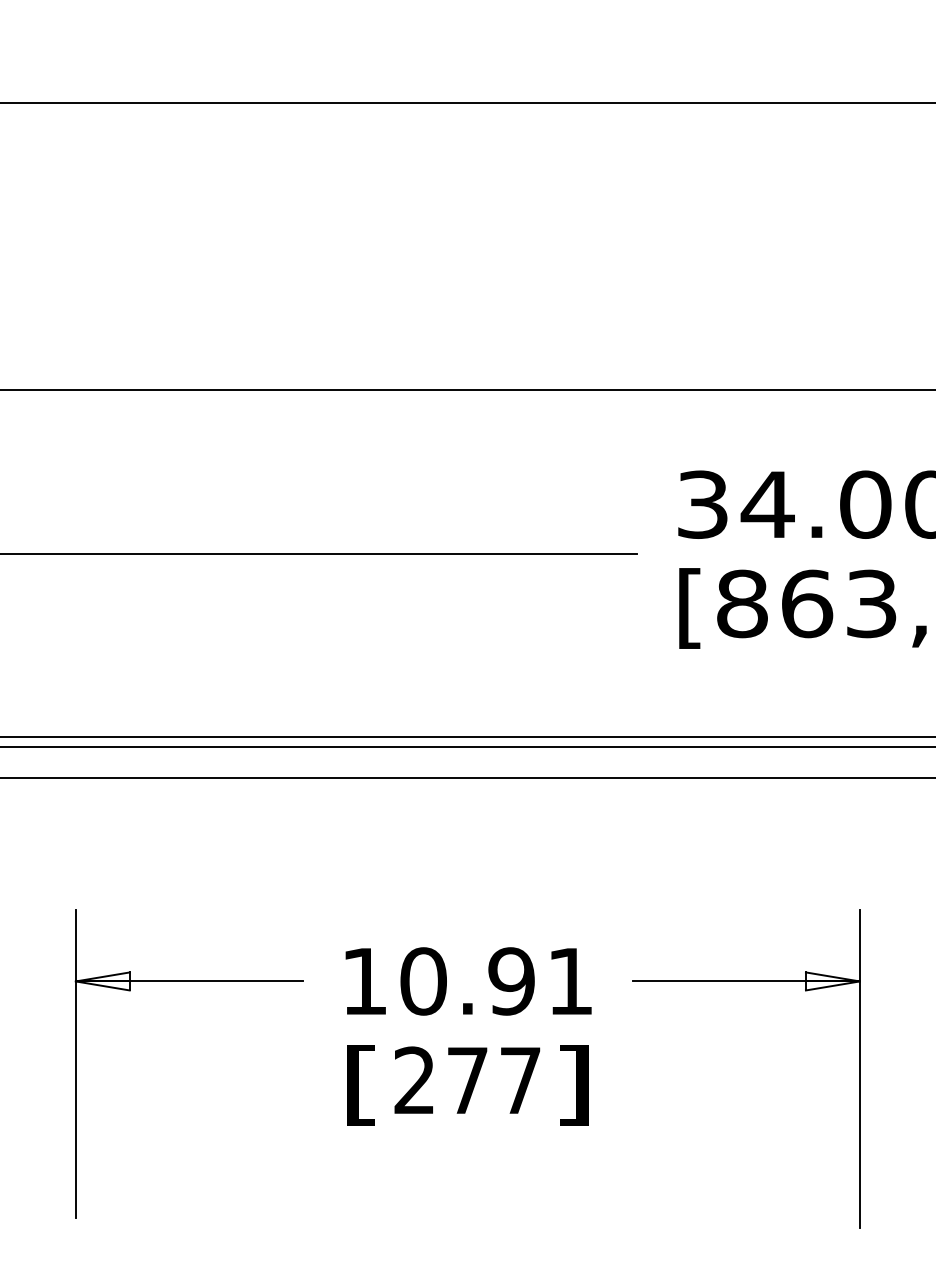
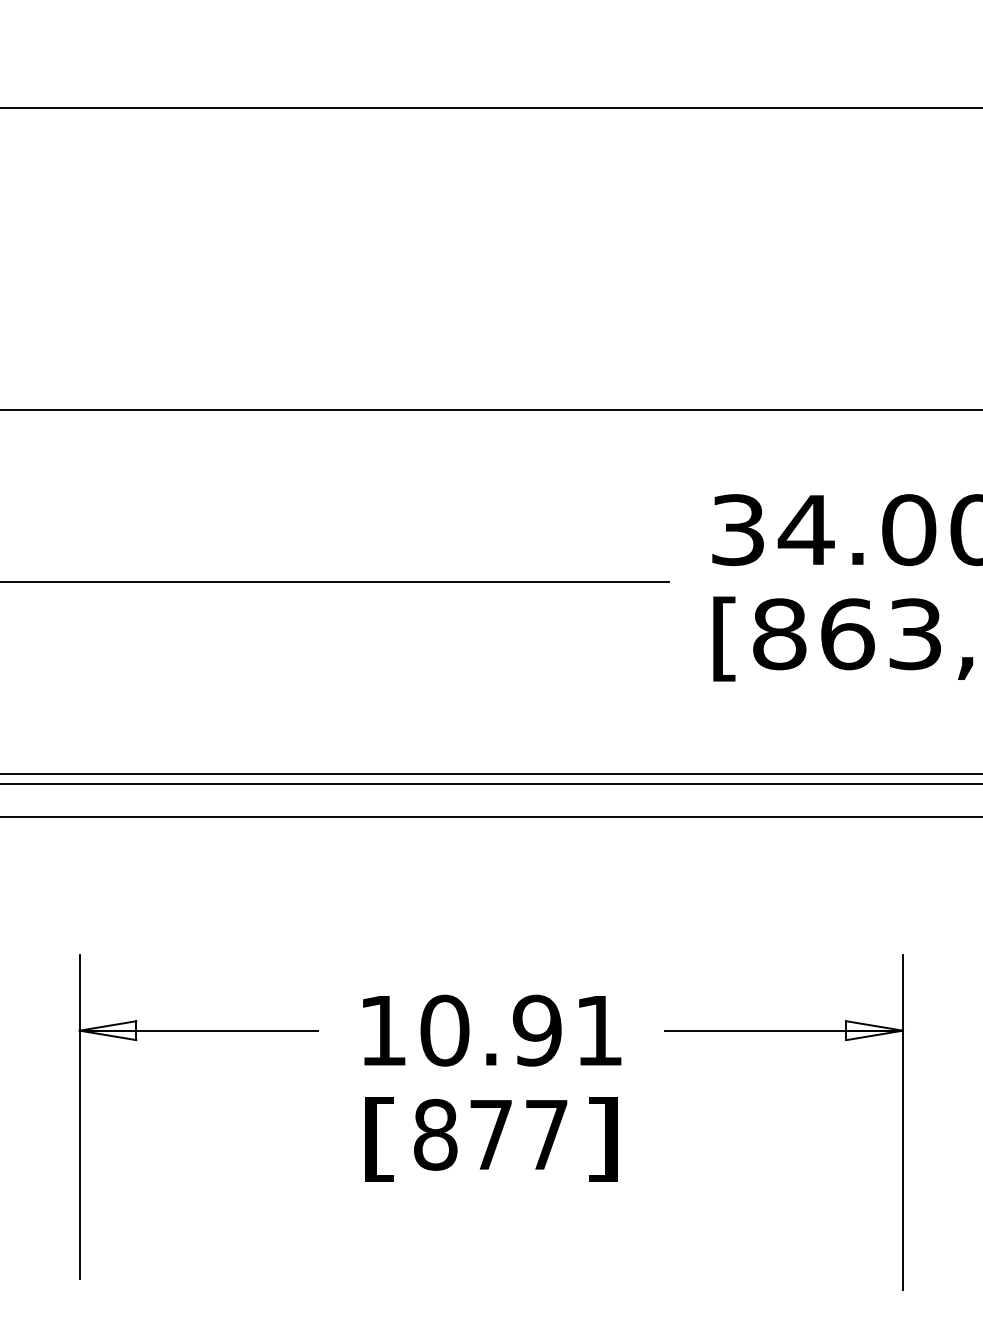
text: (414, 1080) -> (435, 1134), 277 -> 877

